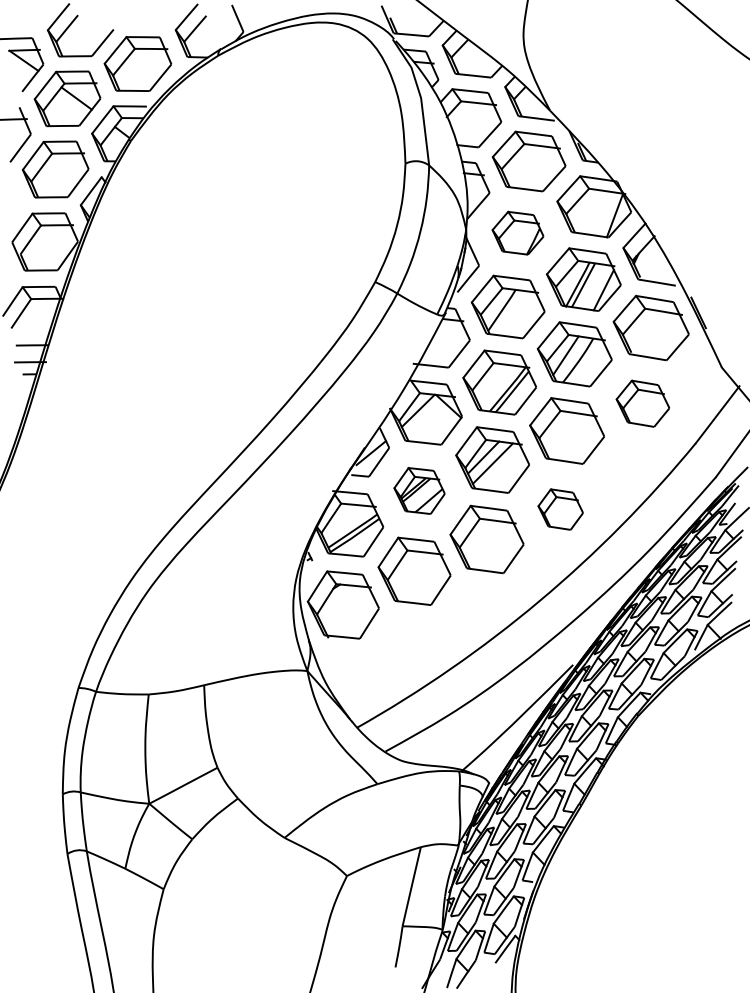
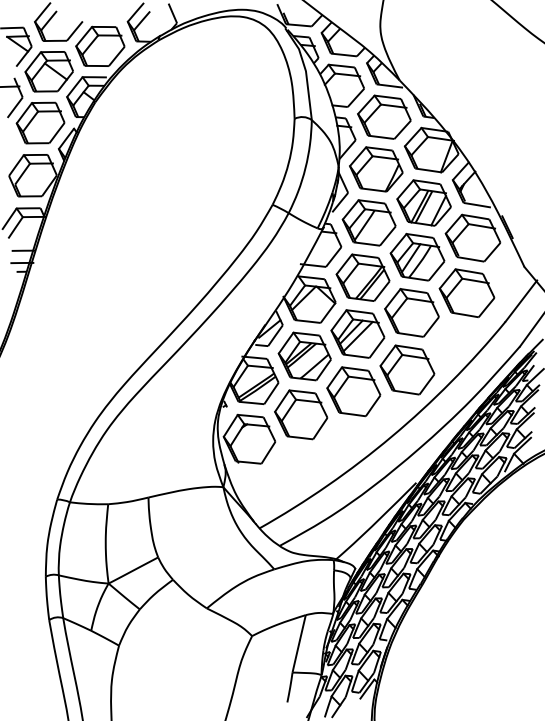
part: (517, 232) -> (375, 168), size x1.43
part: (642, 403) -> (466, 292), size x1.43
part: (419, 490) -> (304, 356), size x1.43
part: (560, 509) -> (407, 369), size x1.67

